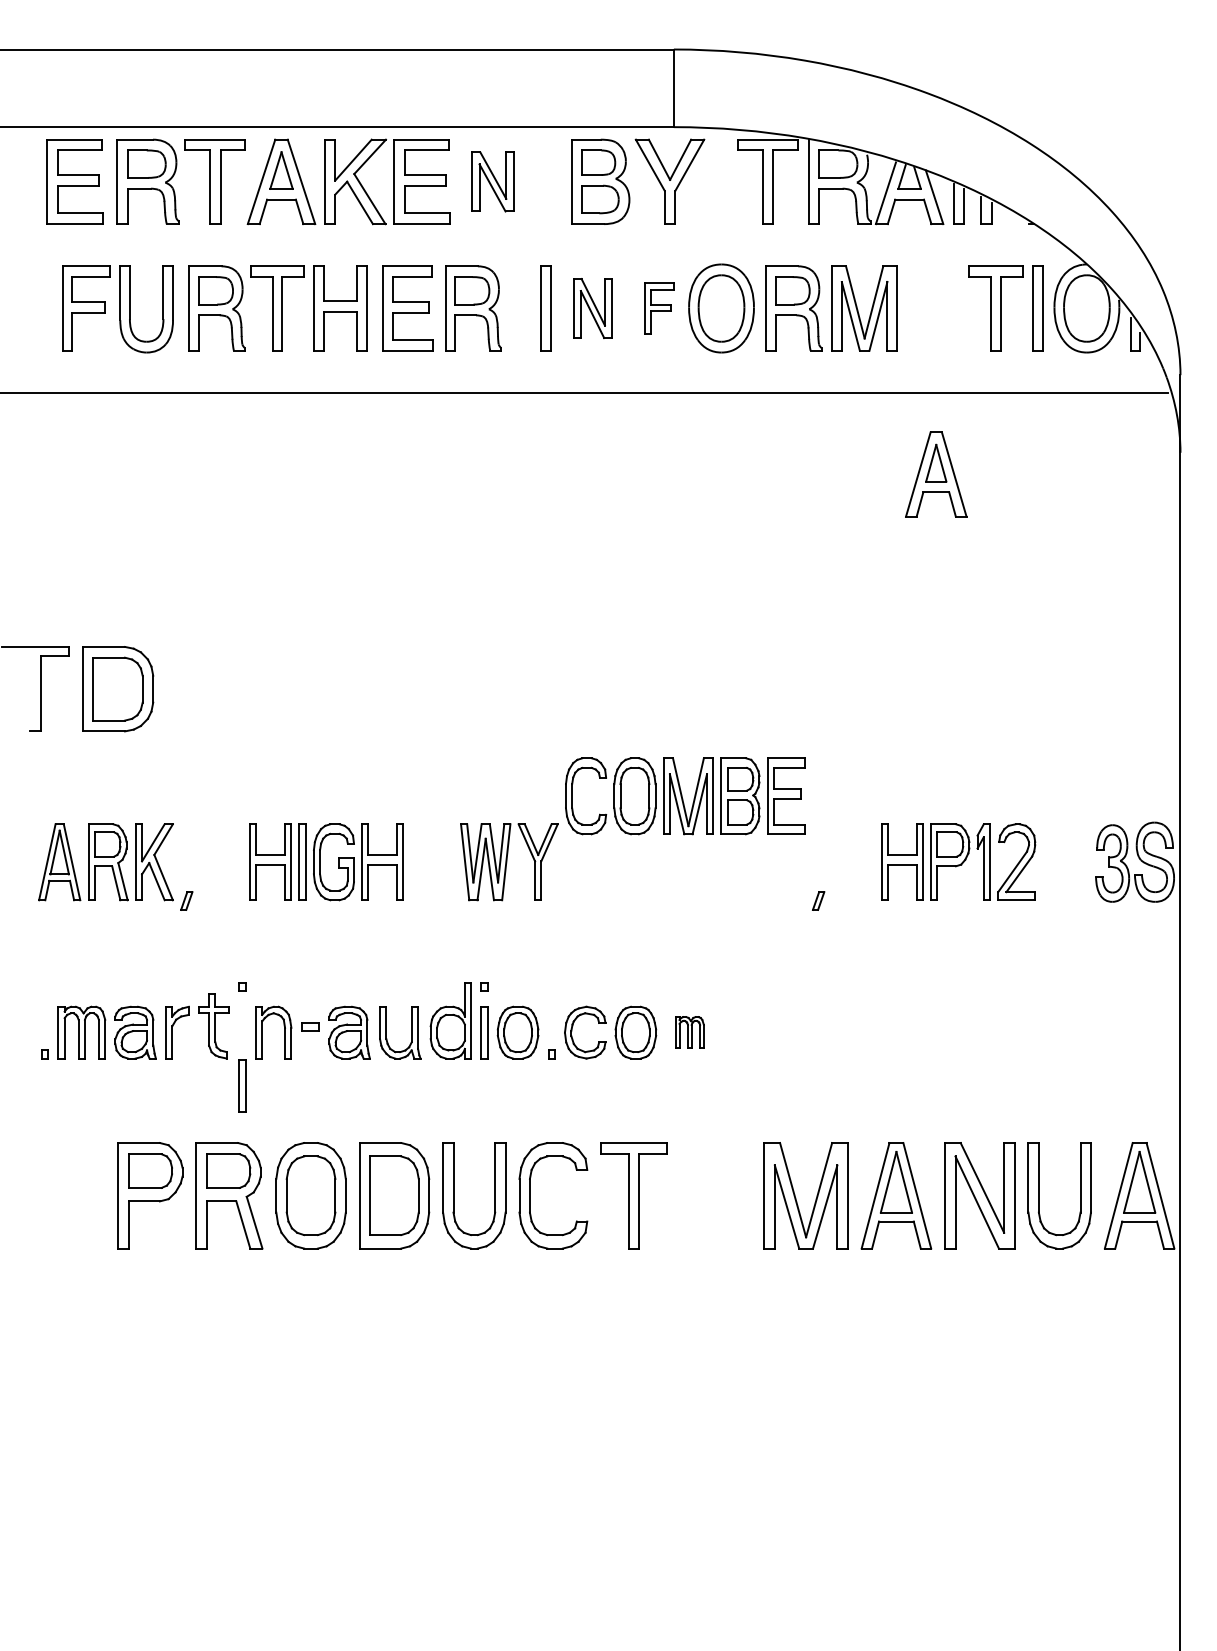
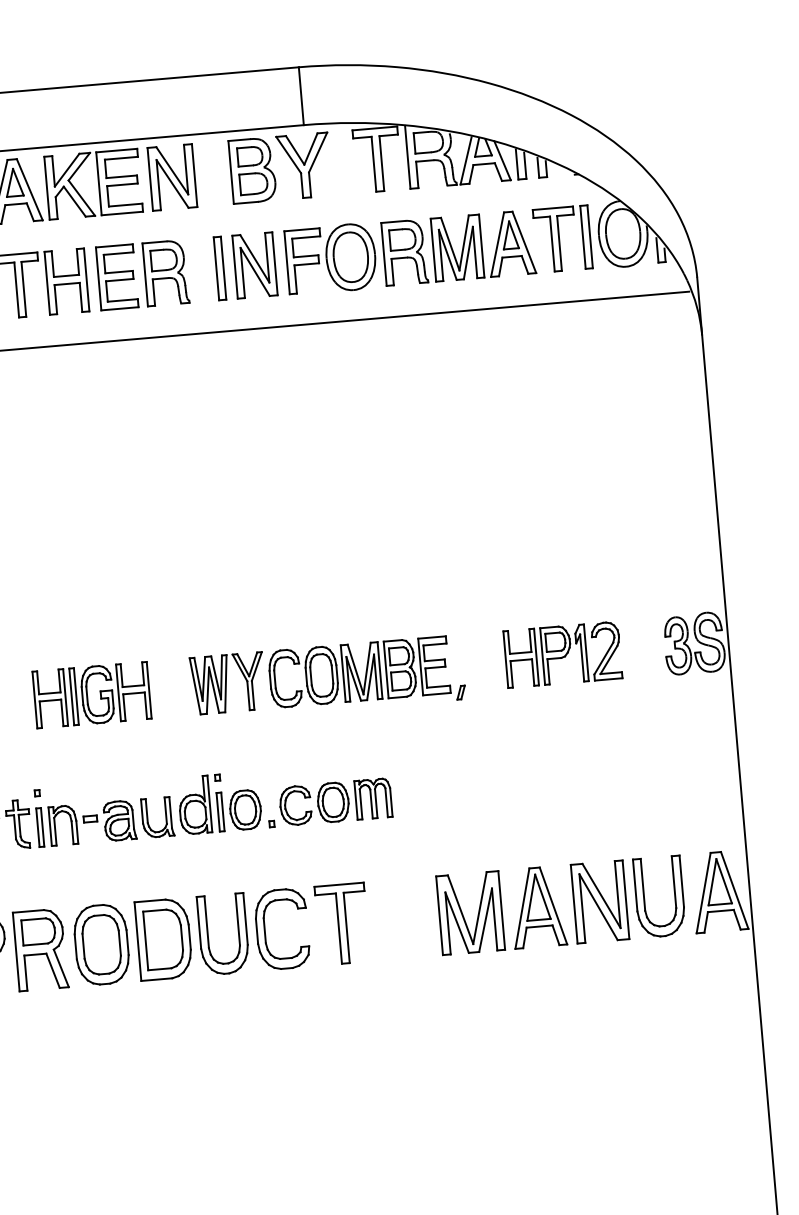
part: (492, 181) -> (172, 177), size x1.43
part: (592, 308) -> (254, 265), size x1.43
part: (659, 308) -> (304, 261), size x1.67
part: (936, 474) -> (511, 243), moved
part: (685, 796) -> (359, 672), moved
part: (689, 1032) -> (373, 798), size x1.67
part: (242, 1085) -> (40, 827), moved

